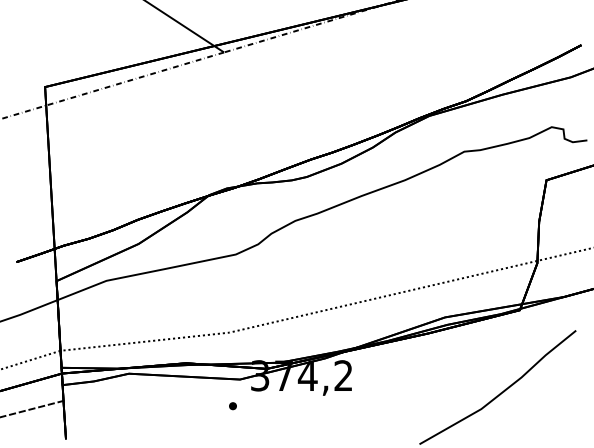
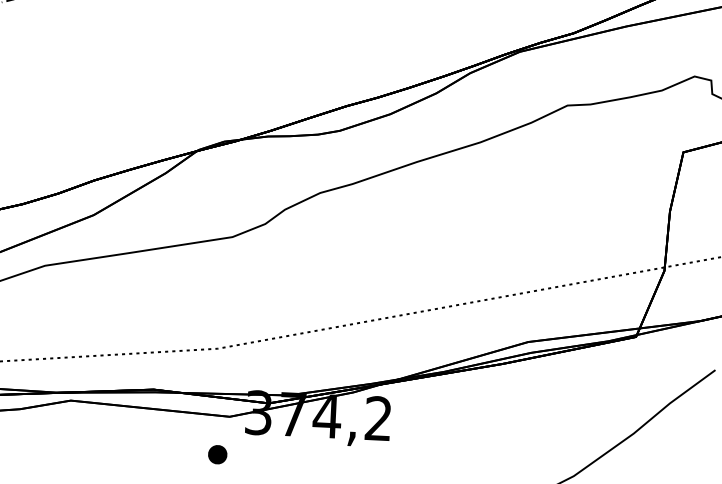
part: (232, 405) -> (217, 453), size x1.67

